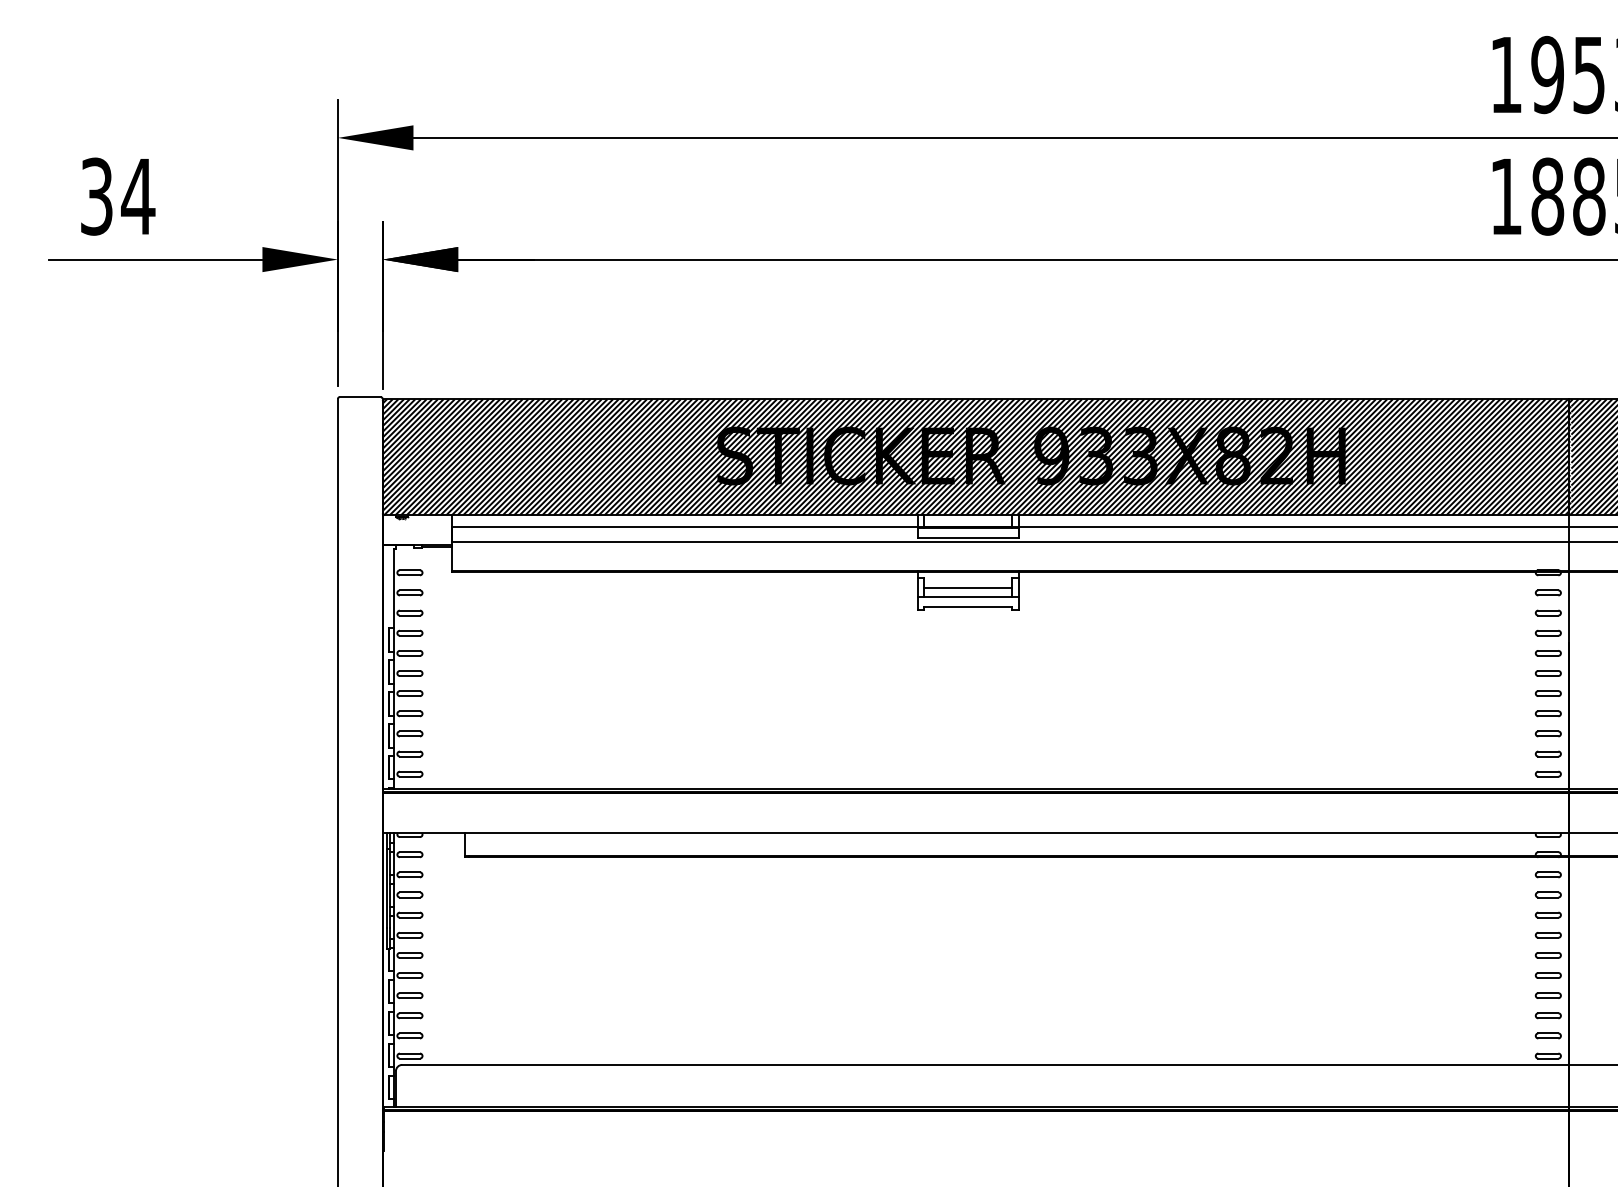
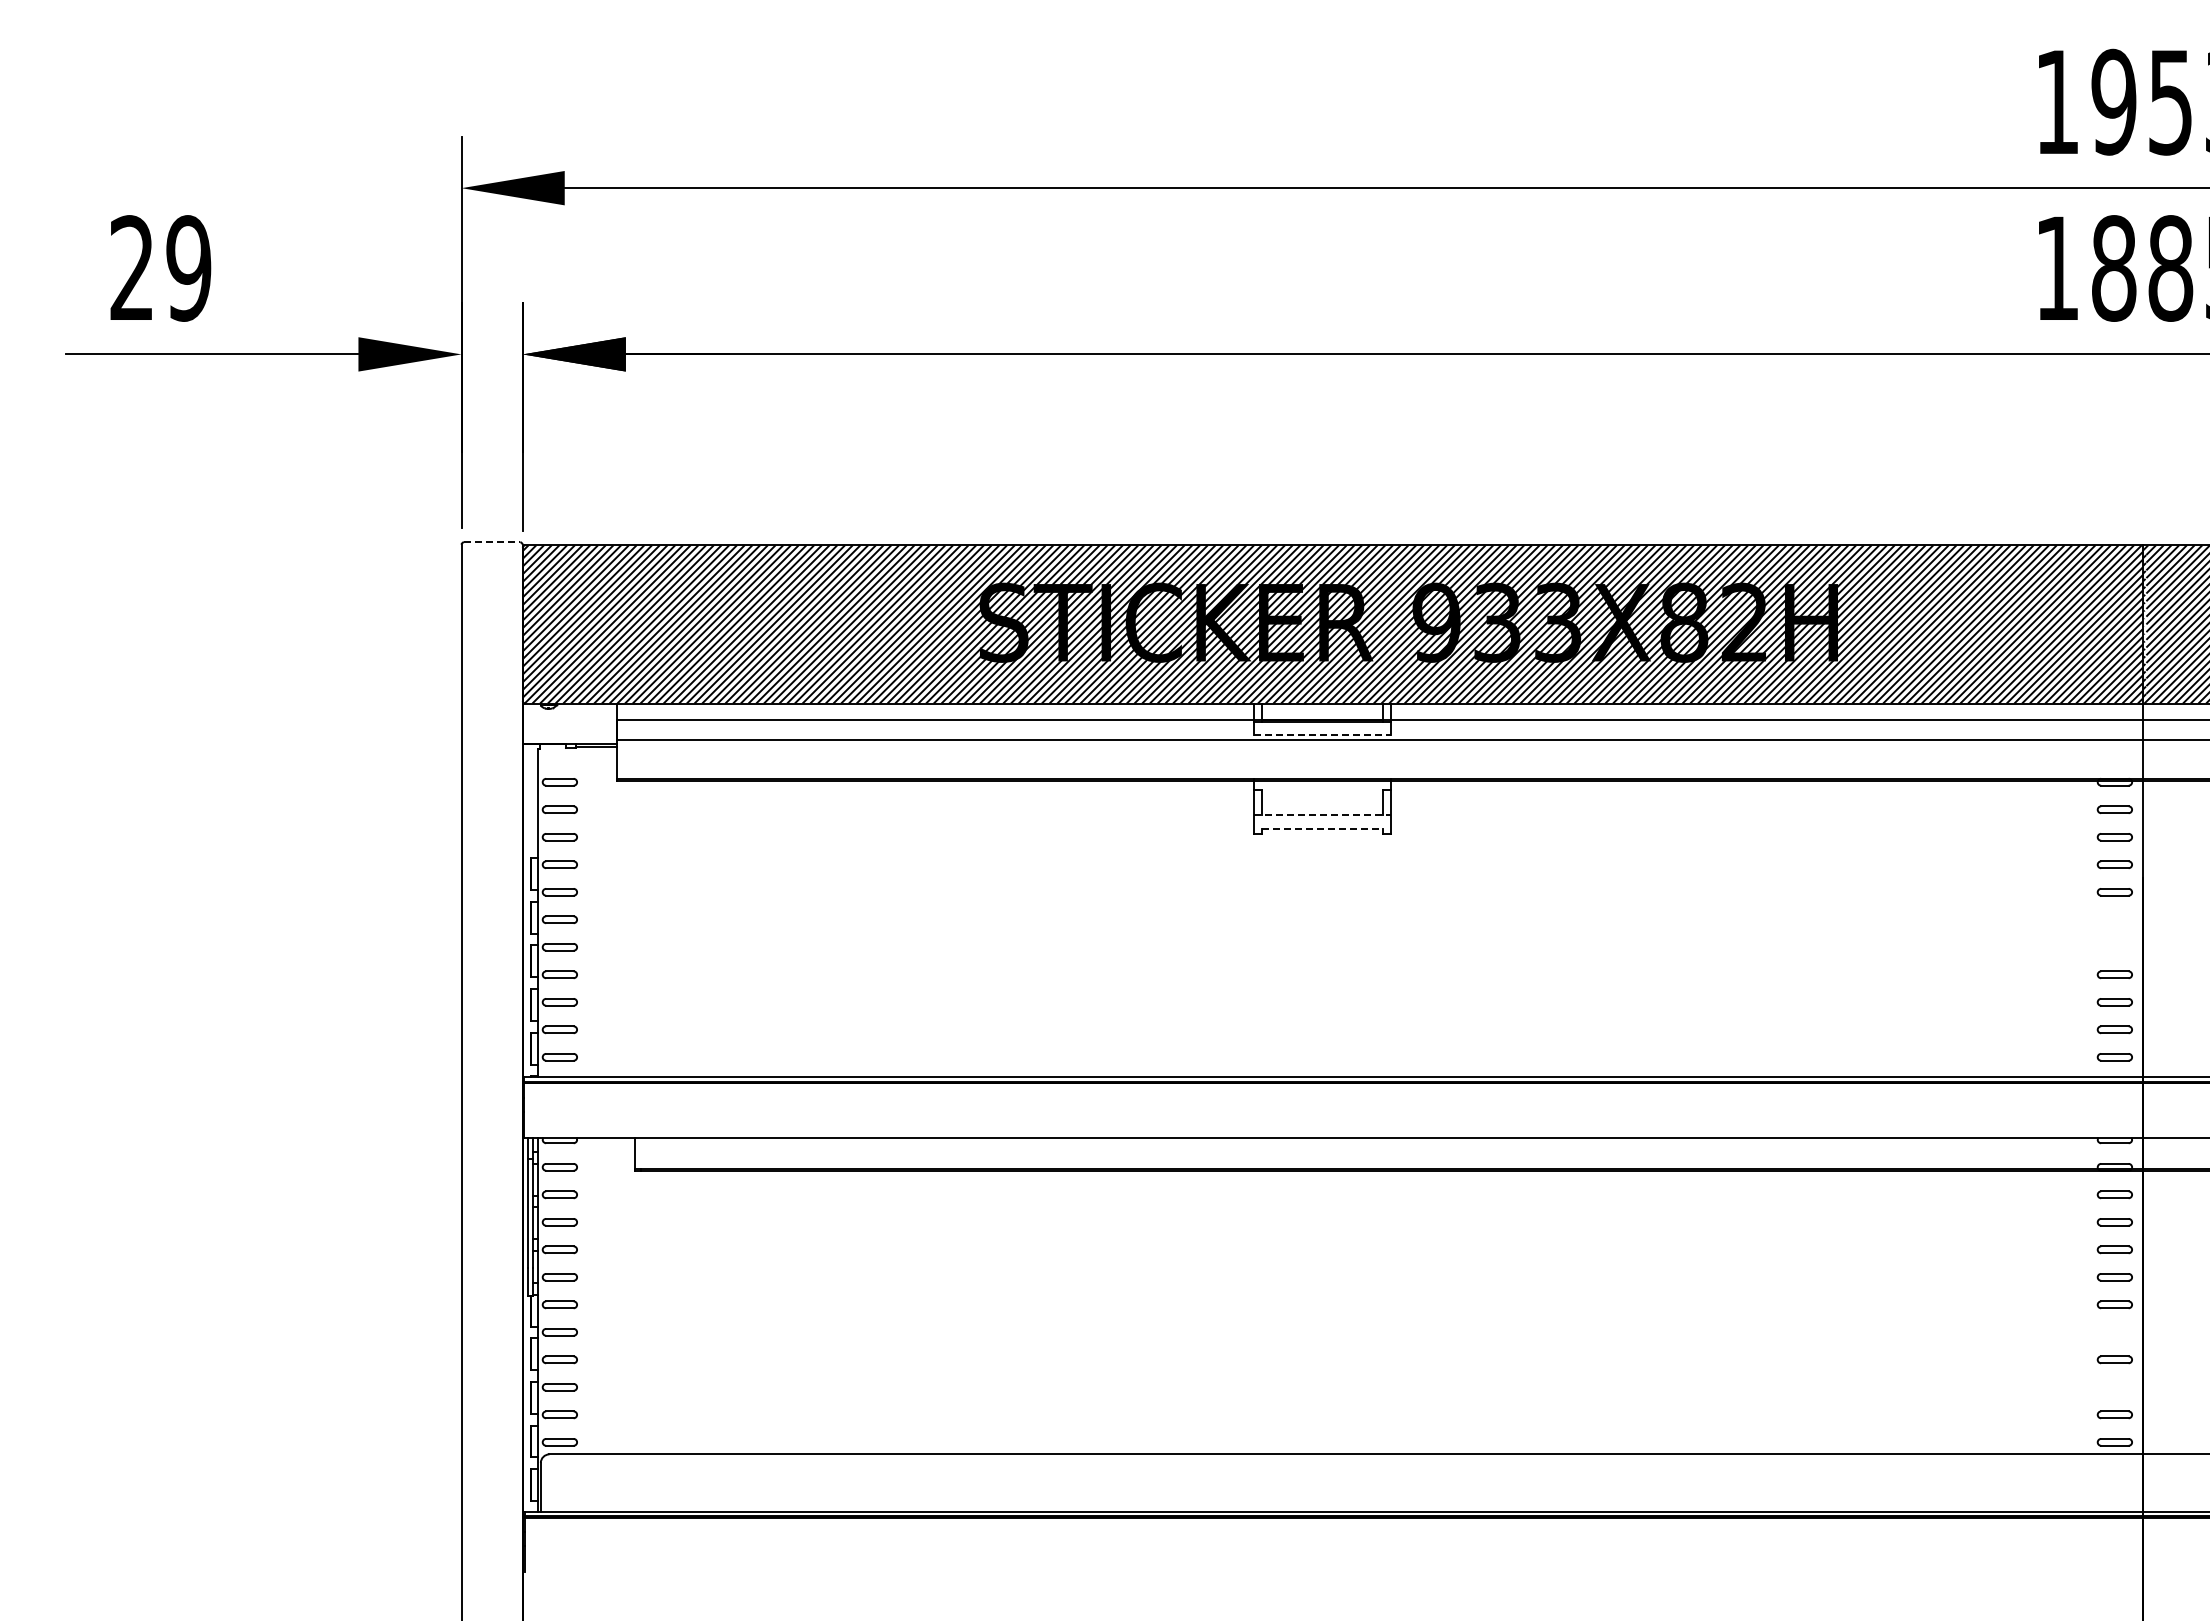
text: (118, 196) -> (161, 268), 34 -> 29
line: (360, 397) -> (492, 542), solid -> dashed
line: (968, 538) -> (1322, 735), solid -> dashed
line: (968, 588) -> (1322, 803), removed
line: (968, 596) -> (1322, 814), solid -> dashed
line: (968, 606) -> (1323, 828), solid -> dashed
part: (1548, 673) -> (2114, 919), removed
part: (1548, 693) -> (2114, 947), removed
part: (1548, 975) -> (2114, 1332), removed
part: (1548, 1015) -> (2114, 1387), removed

